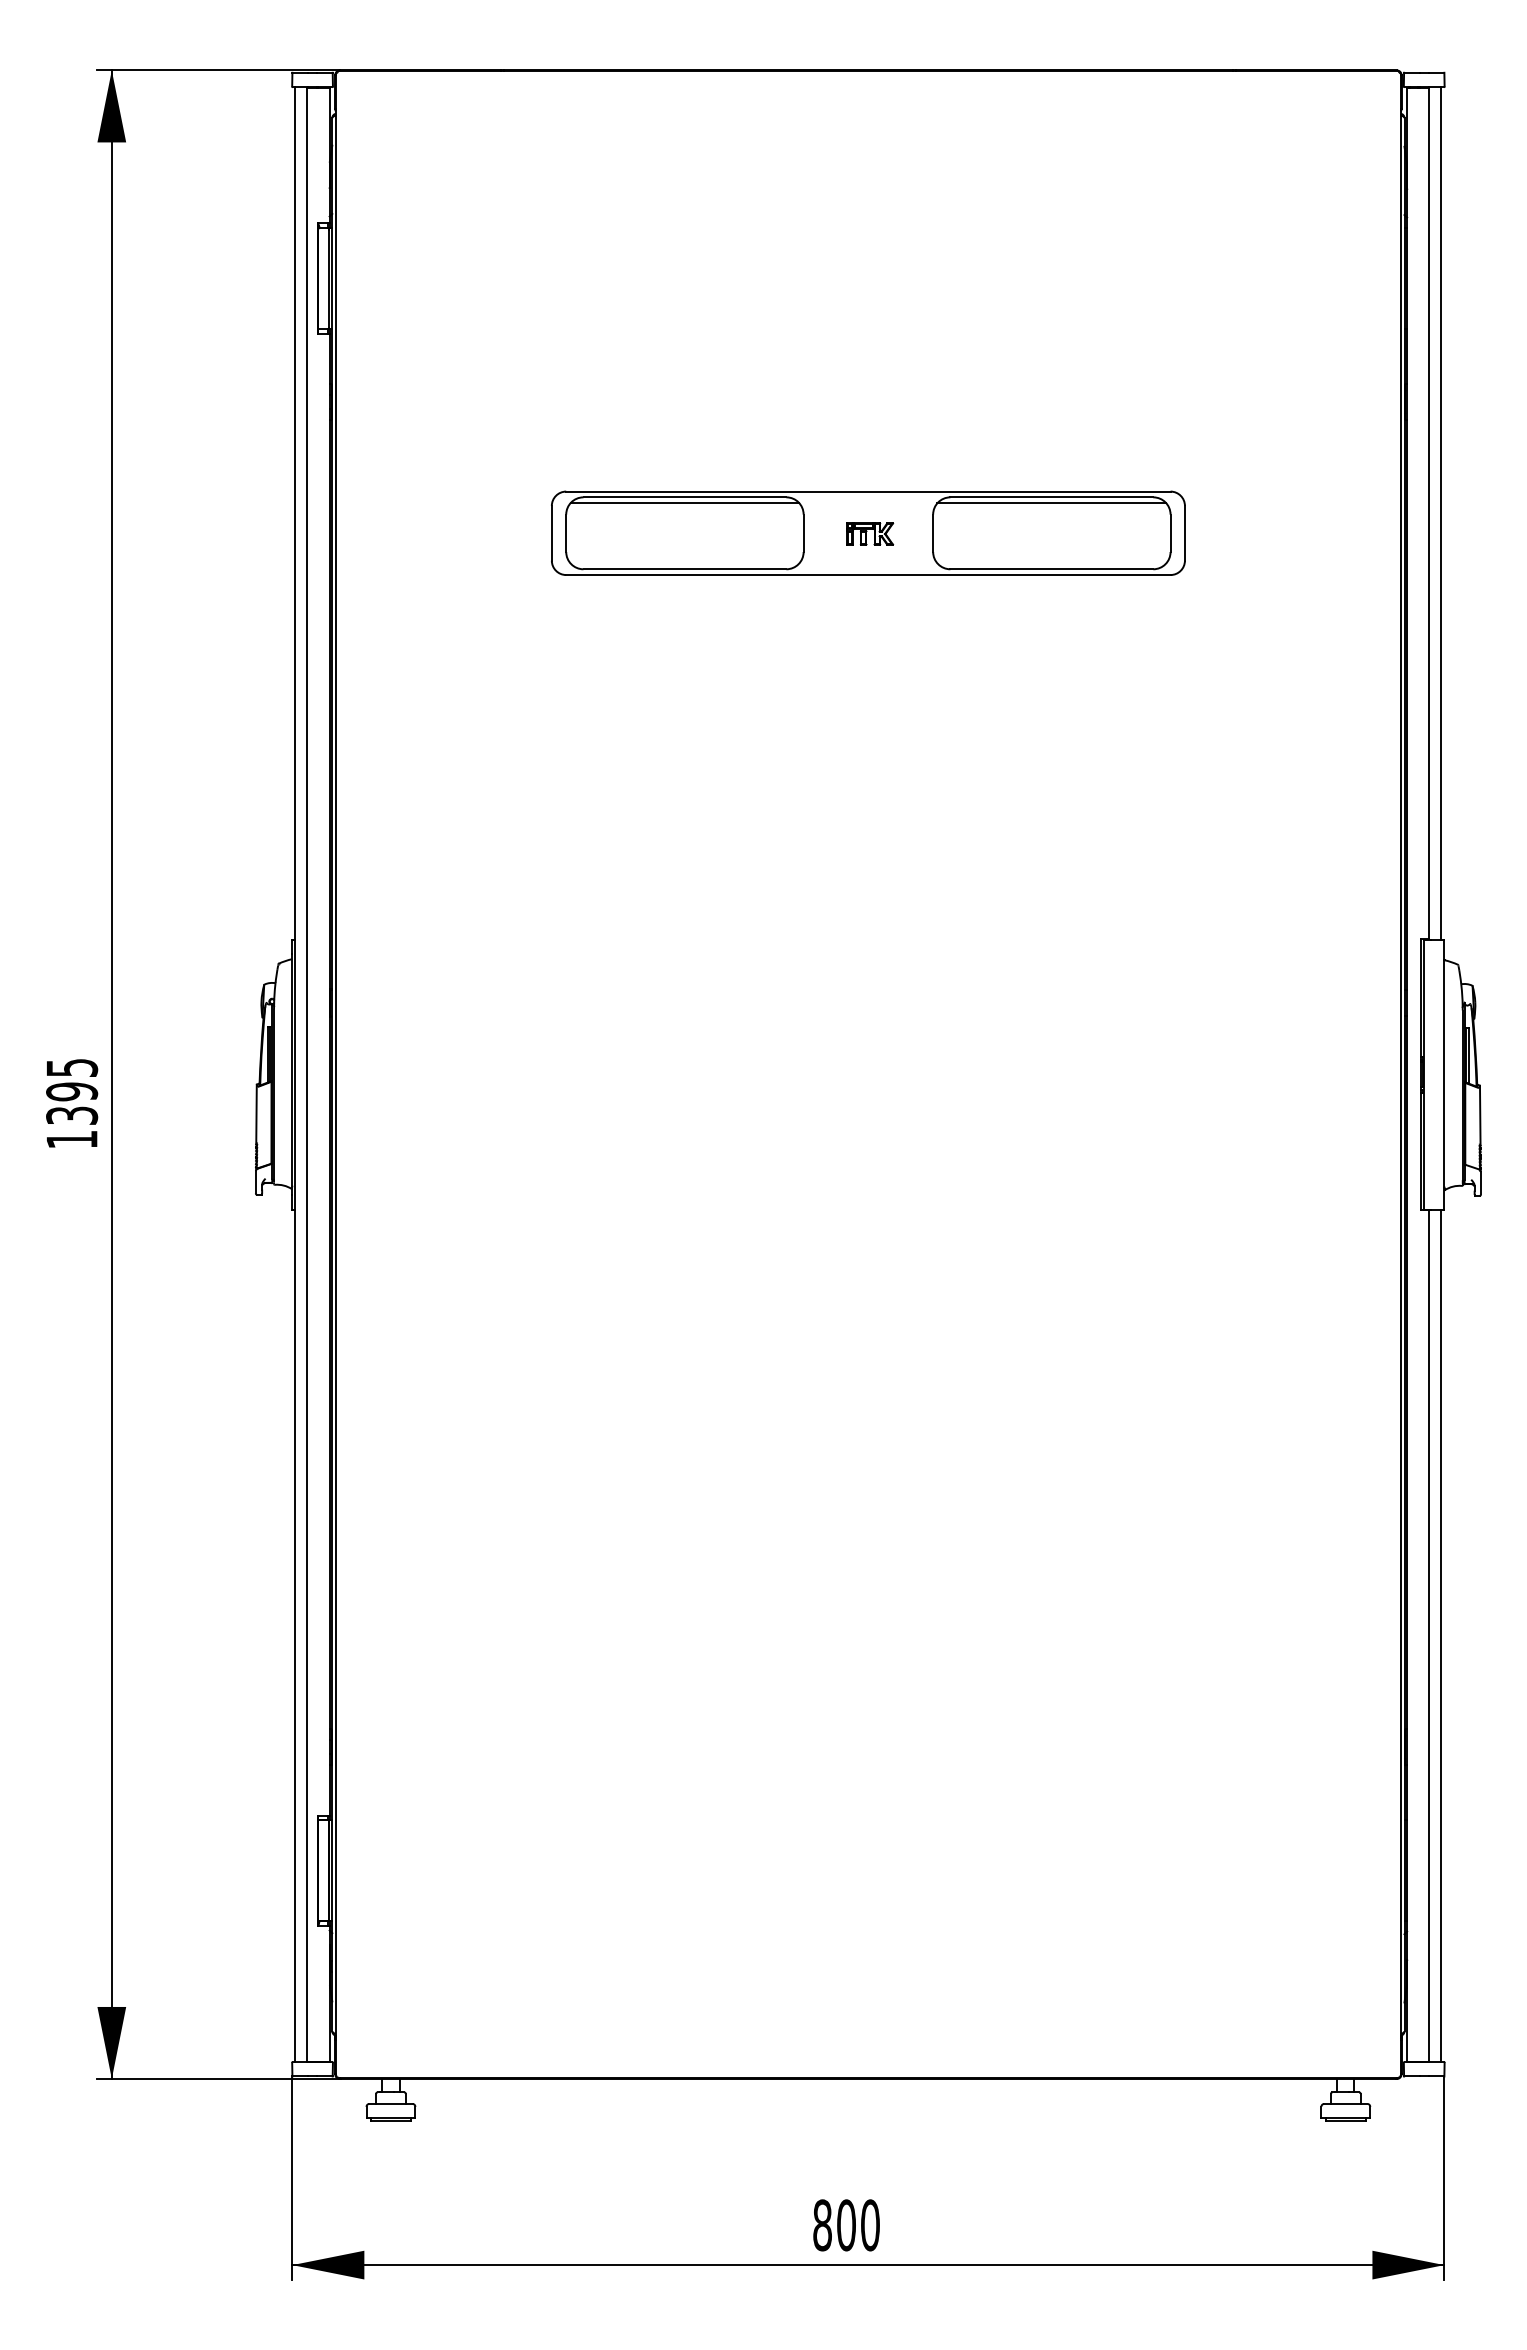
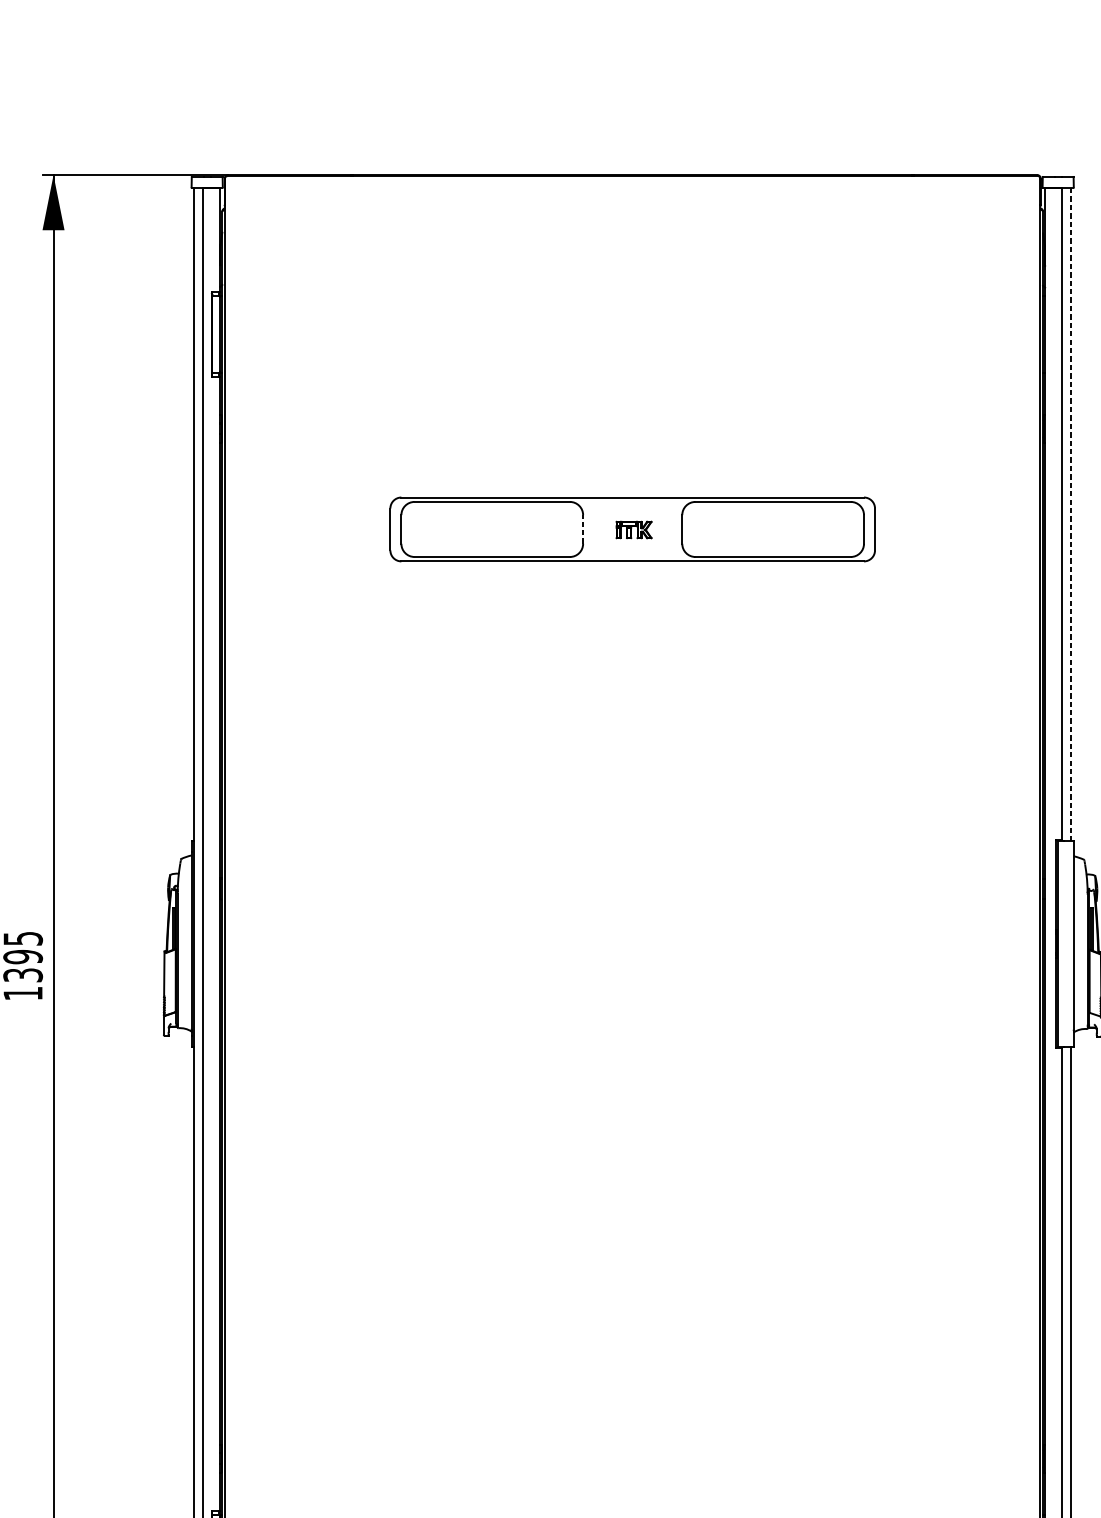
line: (684, 503) -> (491, 506), removed
line: (1051, 503) -> (772, 506), removed
line: (1441, 513) -> (1071, 514), solid -> dashed
line: (803, 533) -> (583, 529), solid -> dashed

